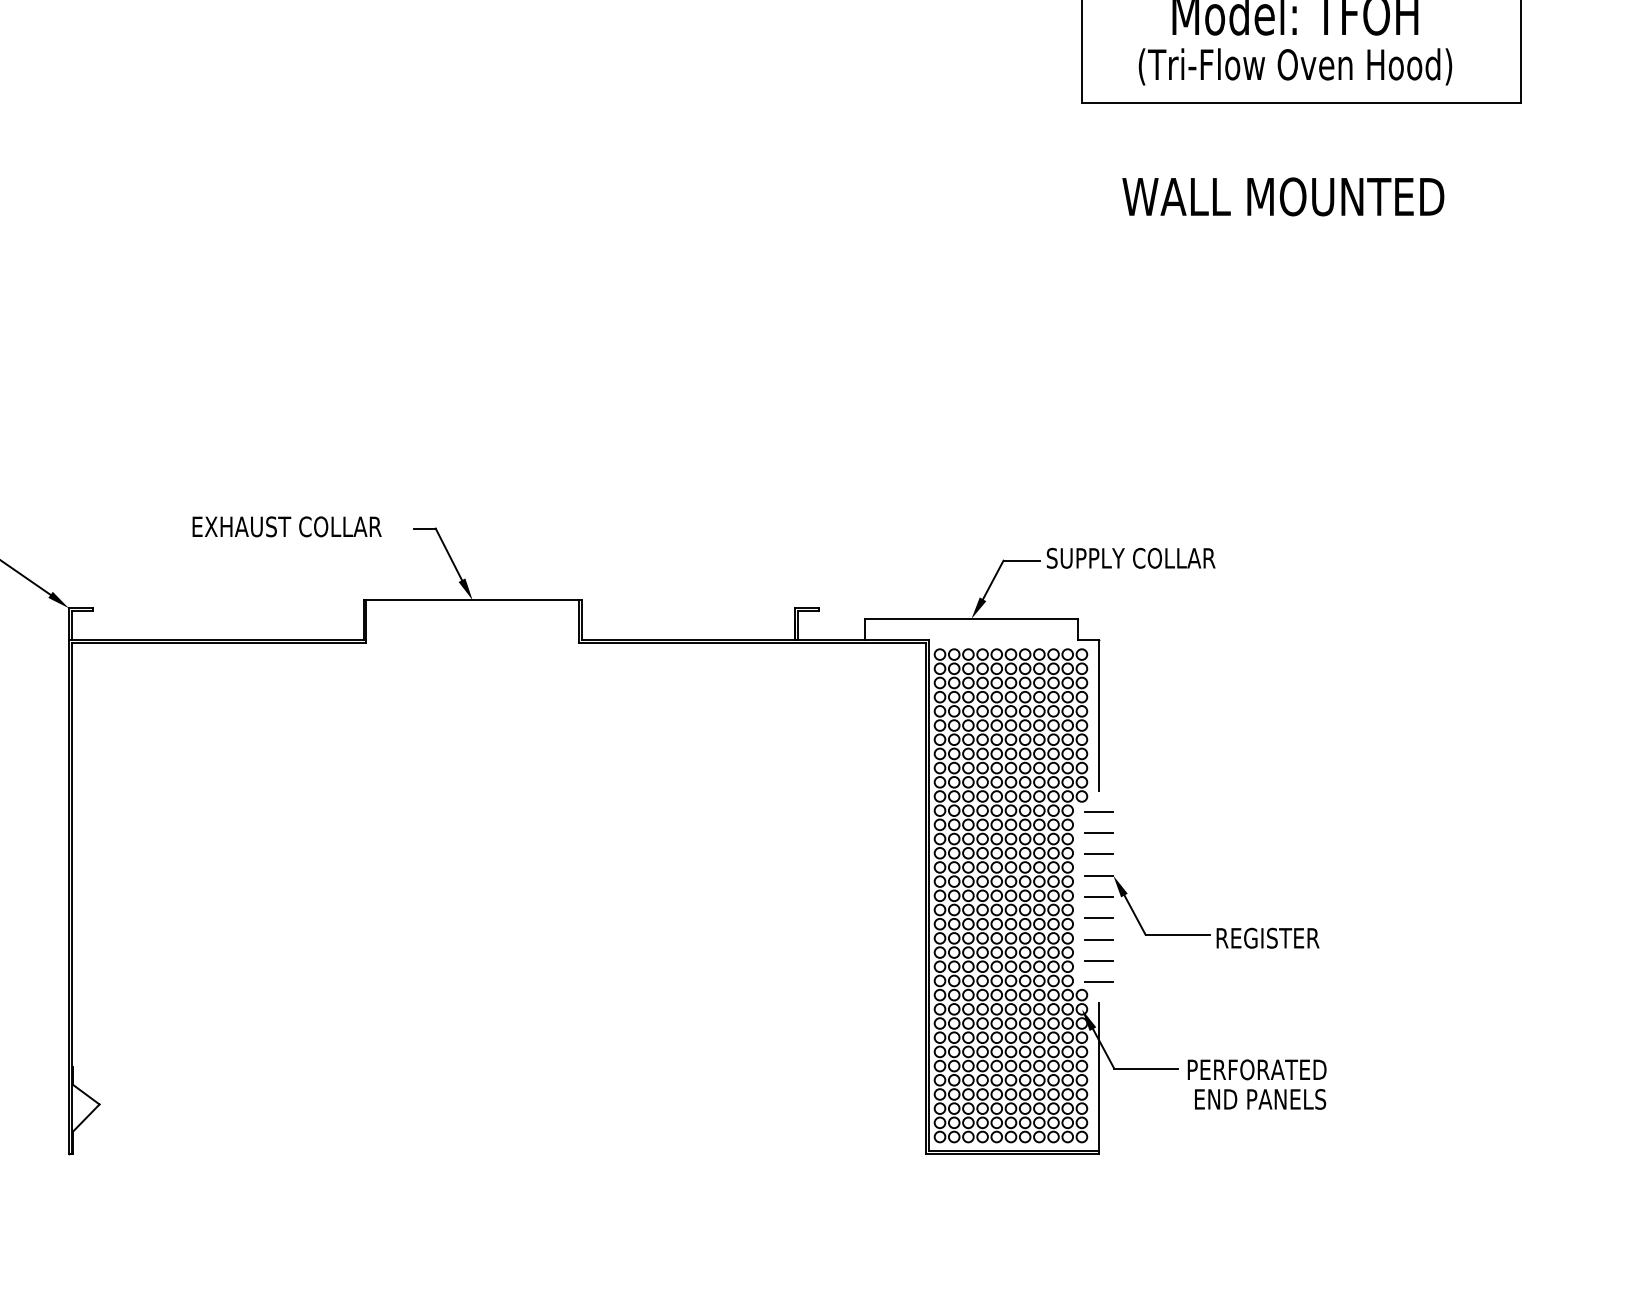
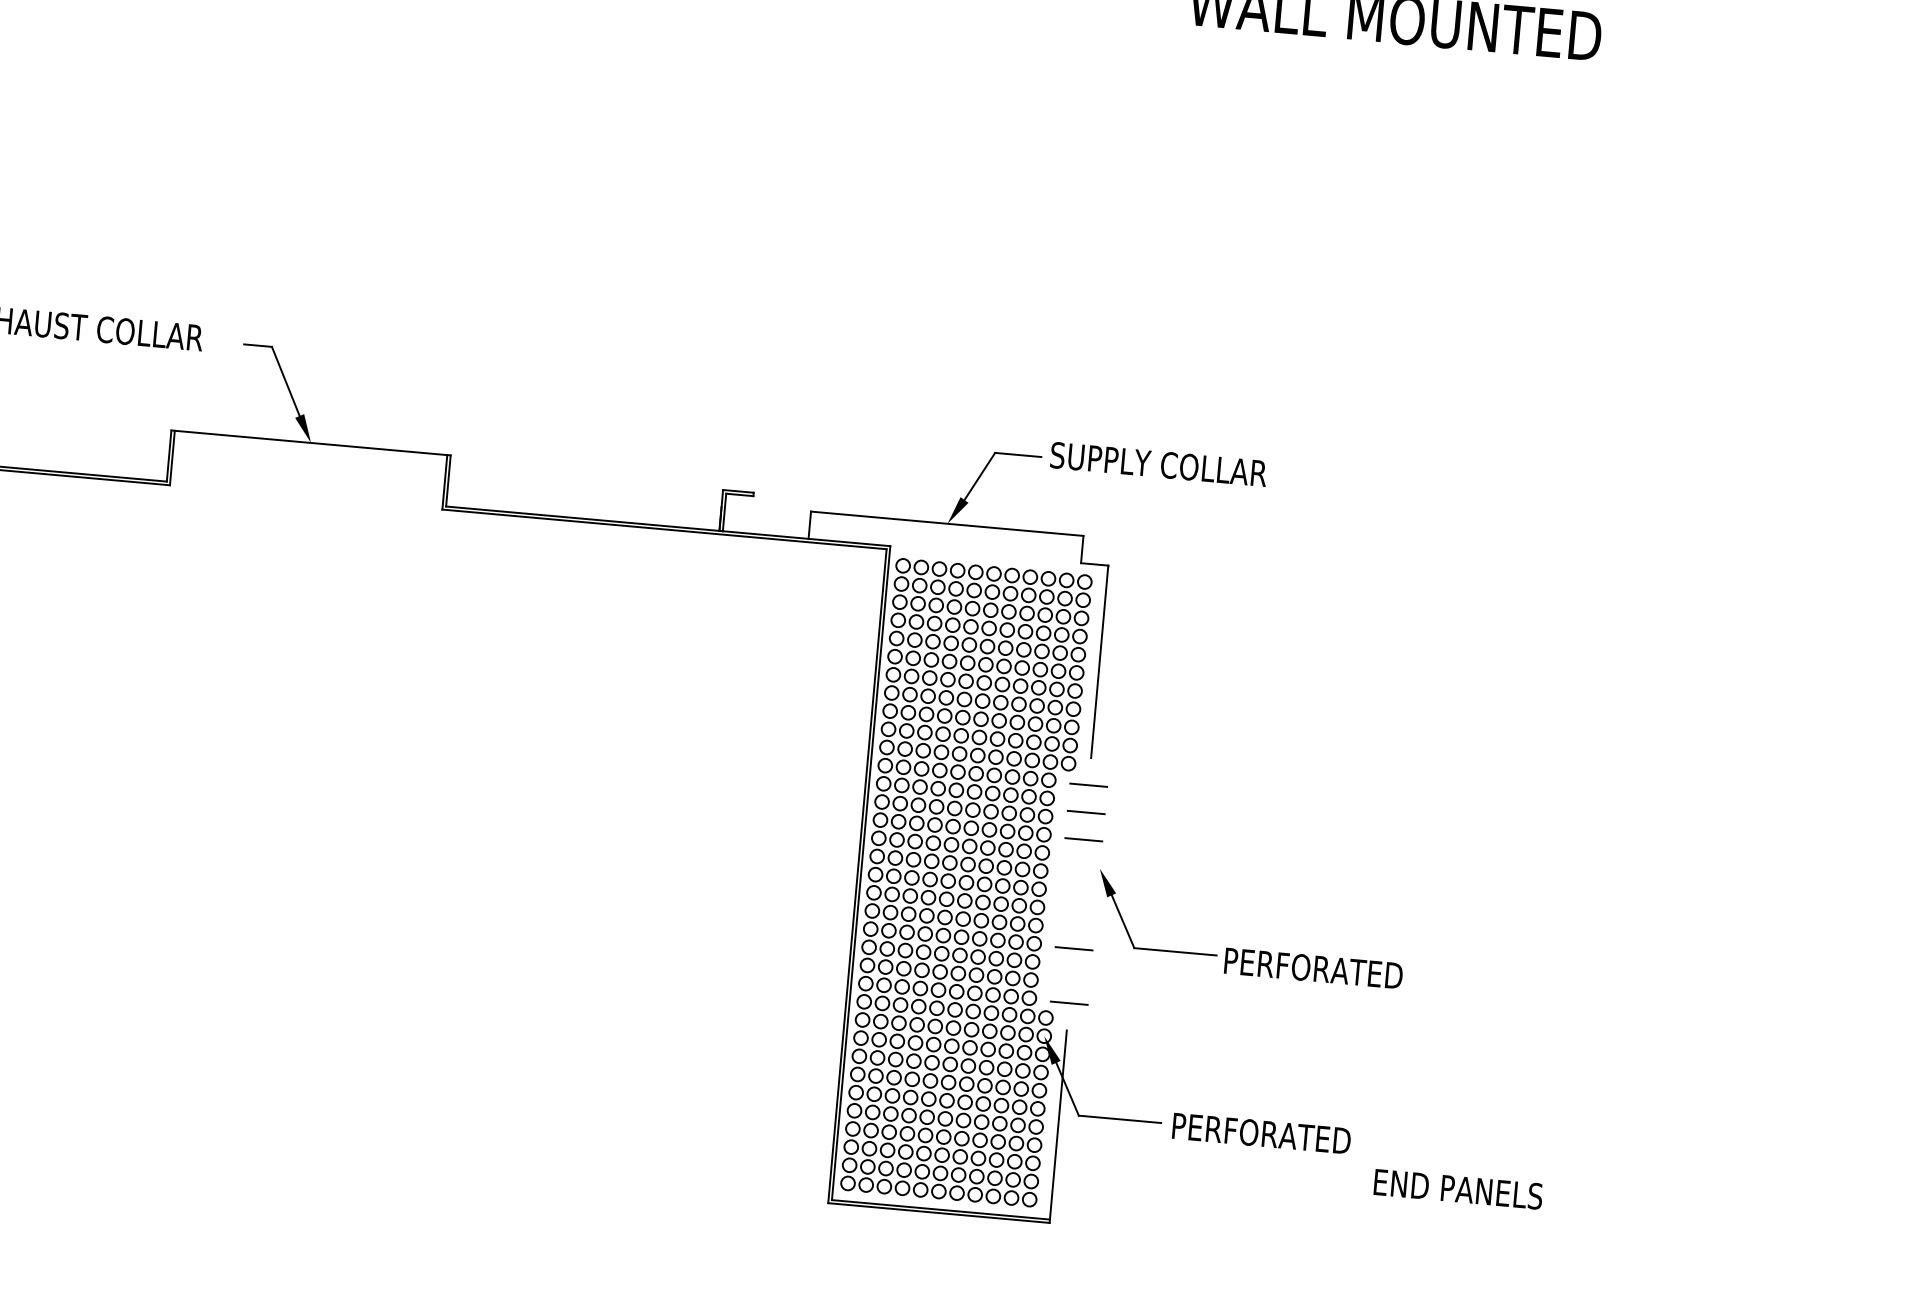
line: (1098, 875) -> (1080, 866), removed
line: (1098, 896) -> (1078, 893), removed
line: (1098, 918) -> (1075, 921), removed
text: (1287, 937) -> (1315, 967), REGISTER -> PERFORATED
line: (1098, 960) -> (1071, 975), removed
text: (1260, 1099) -> (1458, 1189), moved

